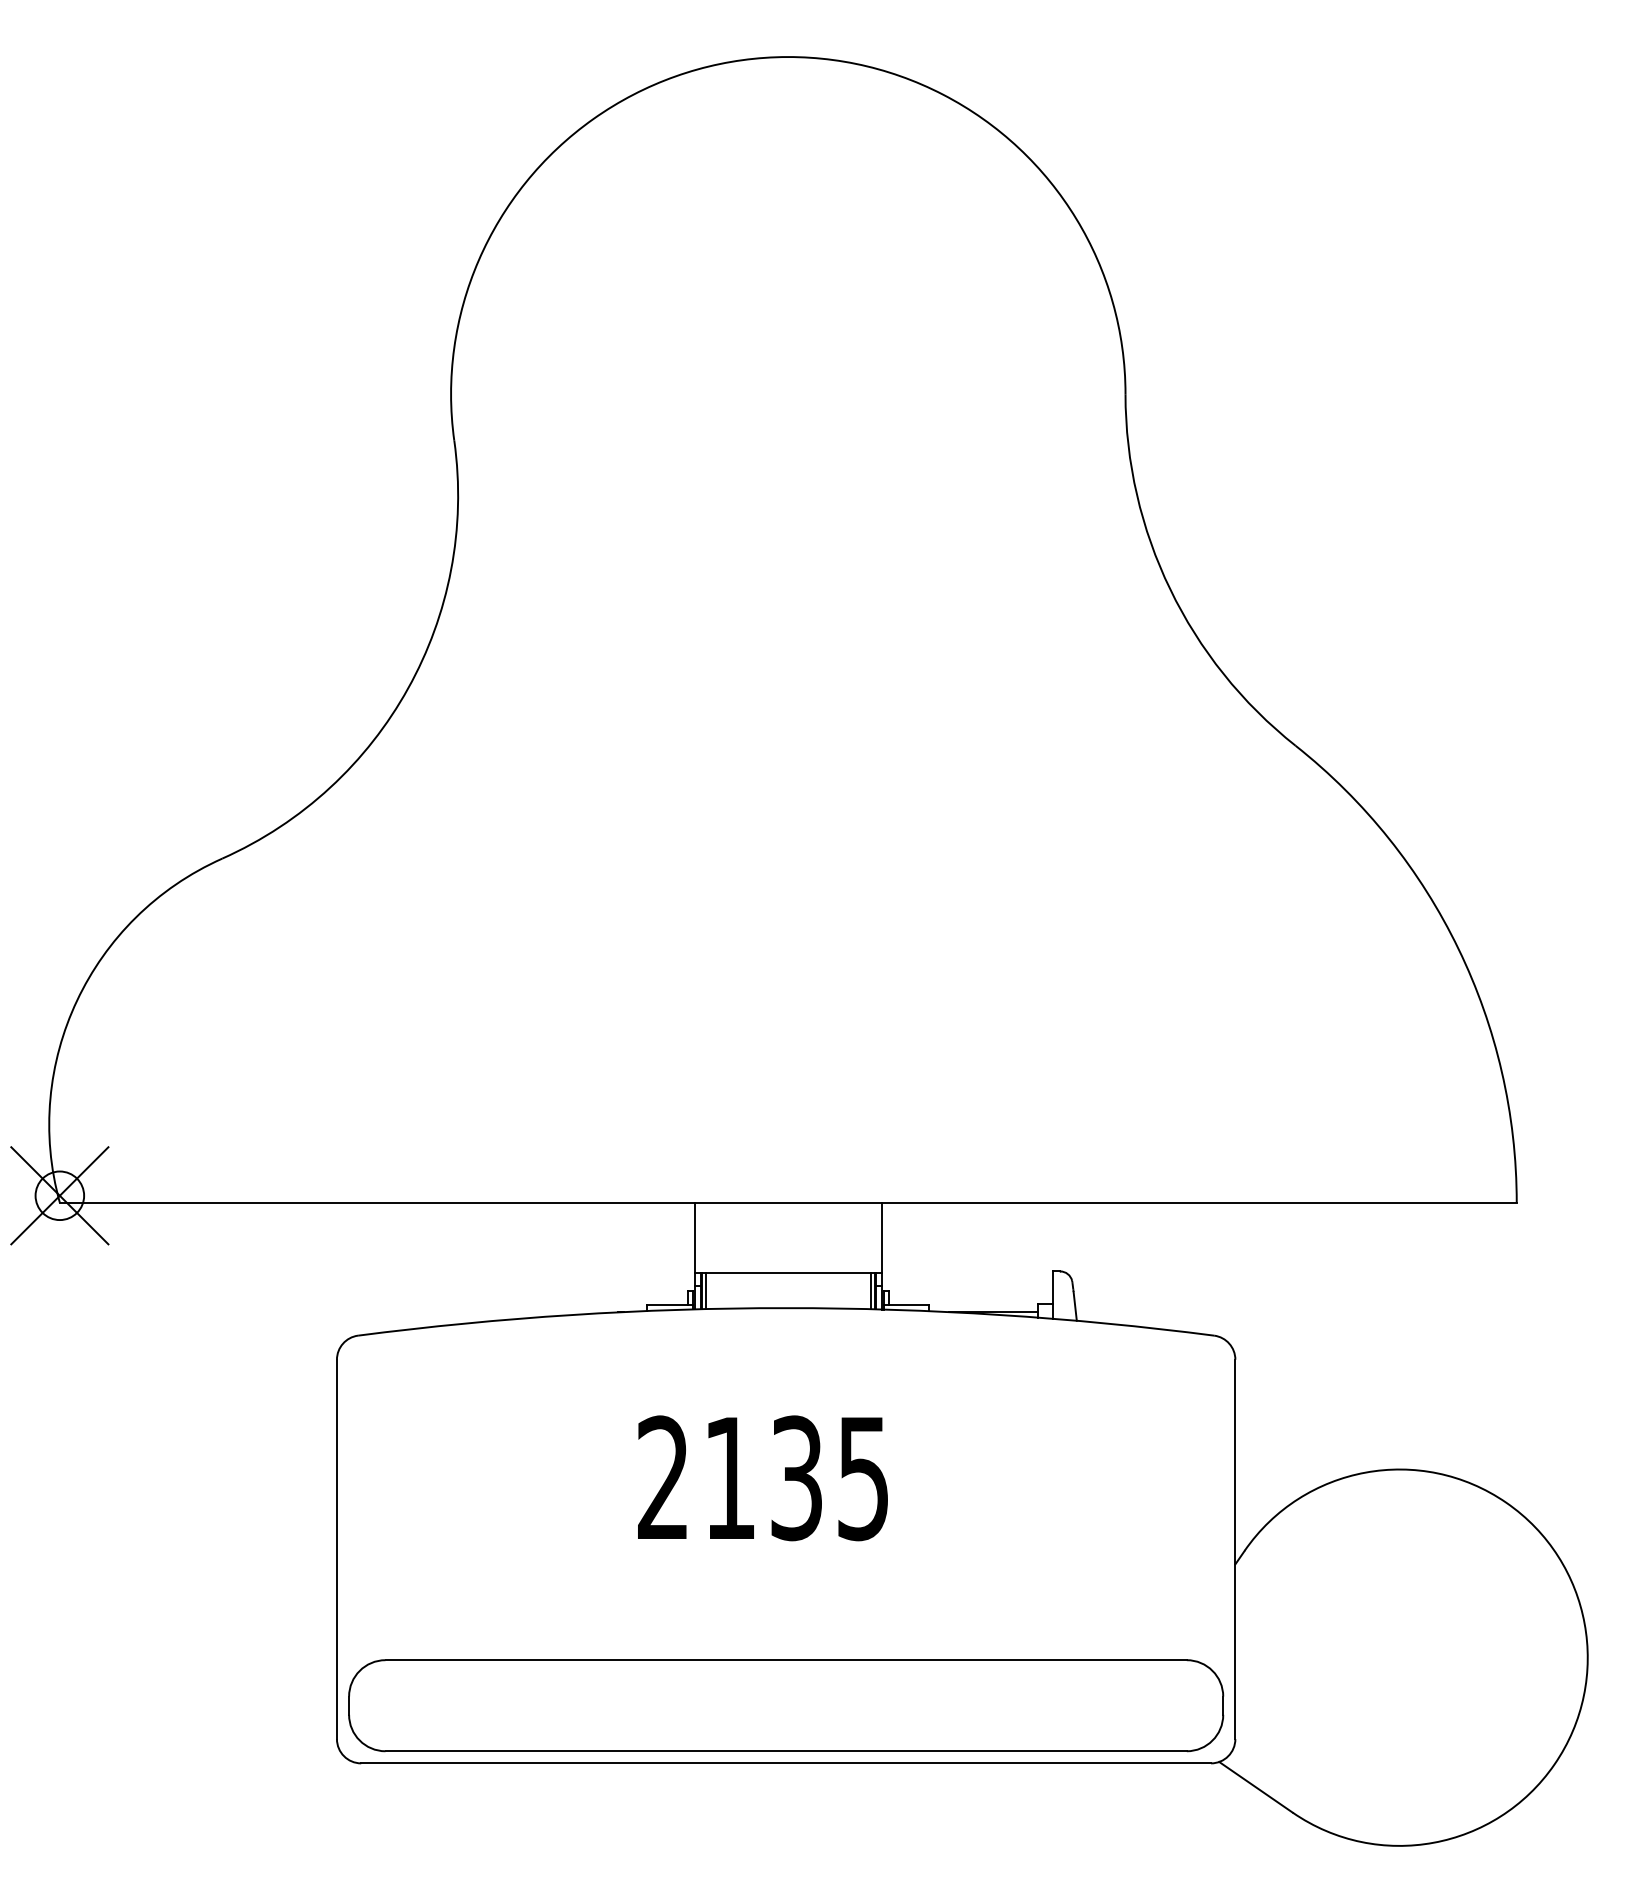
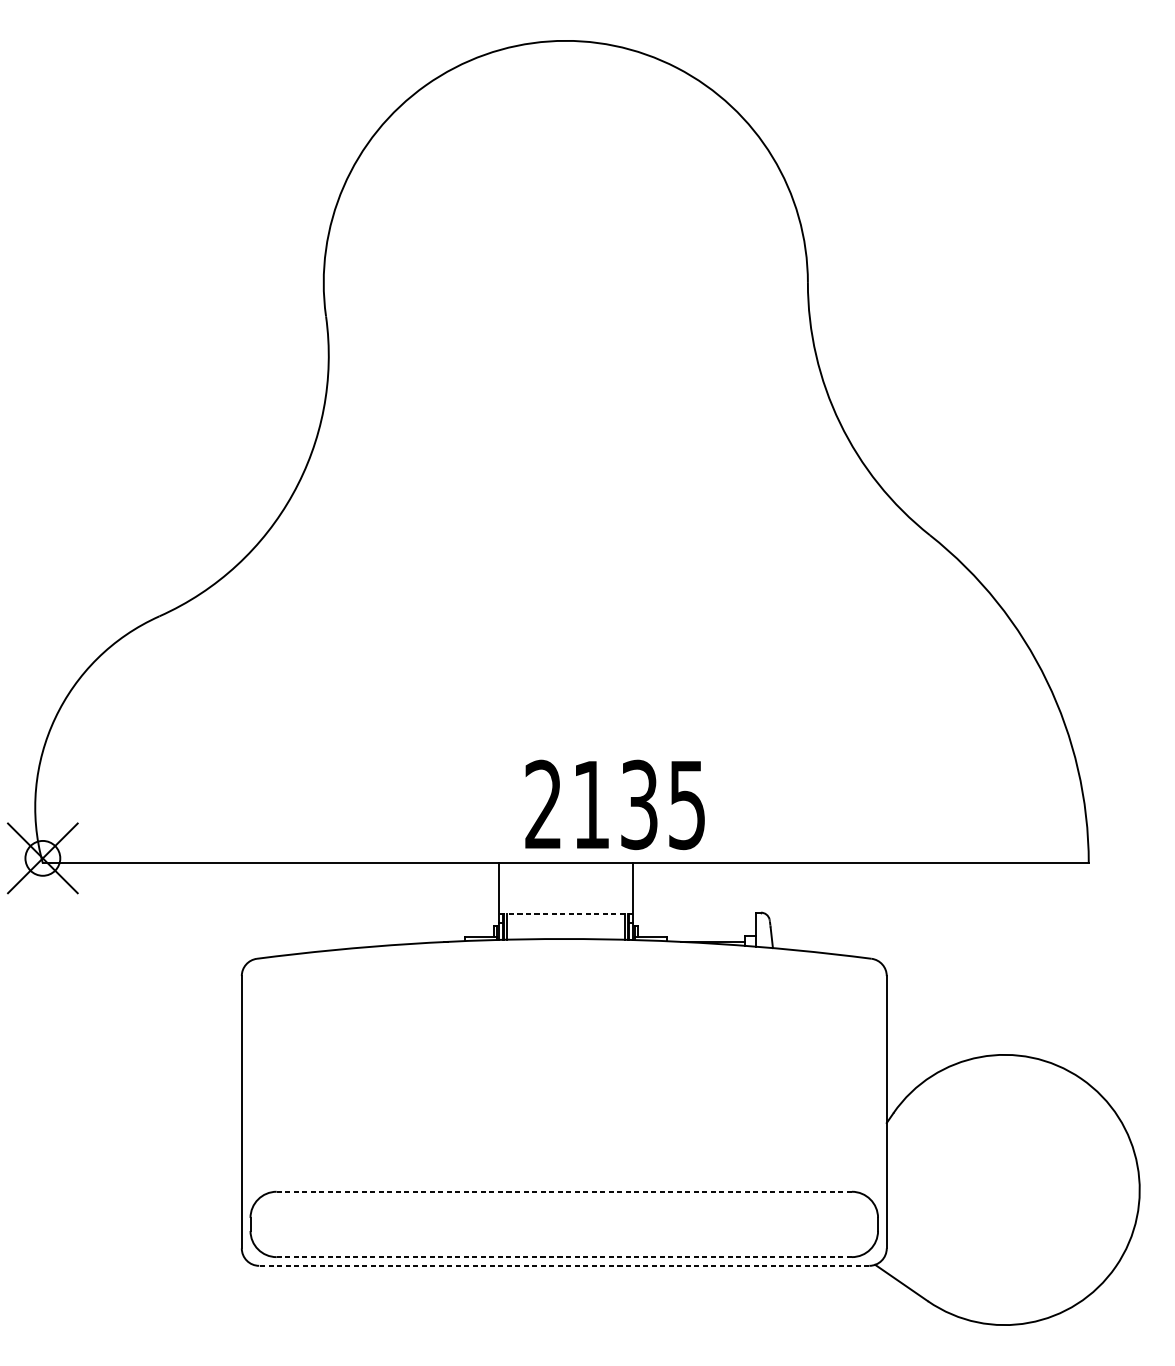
line: (788, 1273) -> (565, 914), solid -> dashed
text: (762, 1478) -> (614, 805), moved
line: (786, 1660) -> (564, 1191), solid -> dashed
line: (786, 1751) -> (564, 1257), solid -> dashed
line: (786, 1763) -> (564, 1265), solid -> dashed

